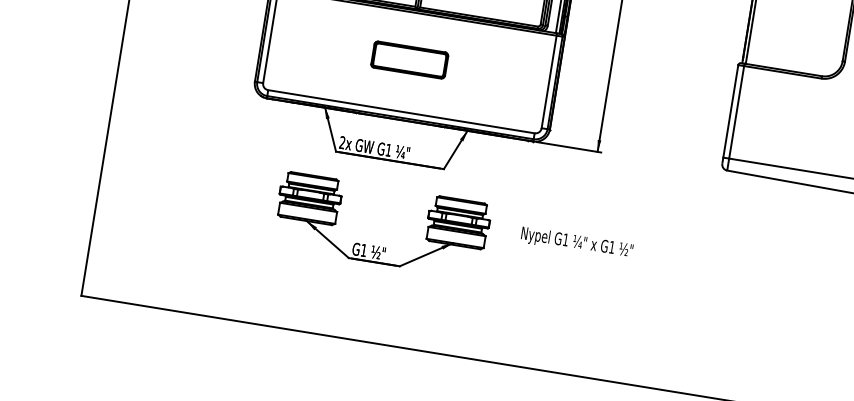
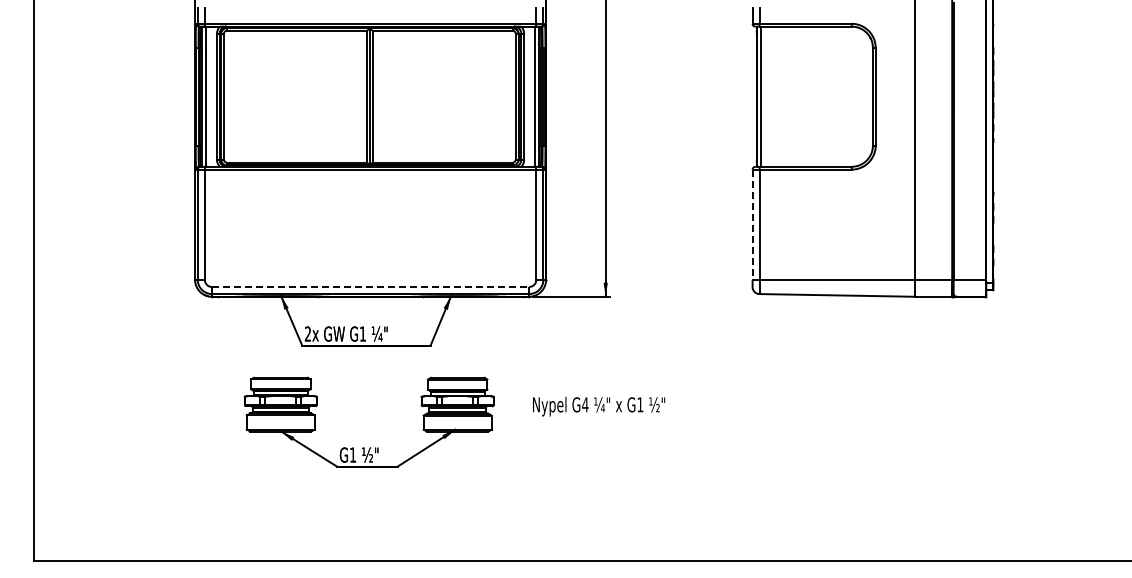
part: (409, 60) -> (370, 225), removed
line: (401, 112) -> (370, 287), solid -> dashed
line: (730, 112) -> (752, 225), solid -> dashed
text: (565, 239) -> (585, 404), G1 -> G4

